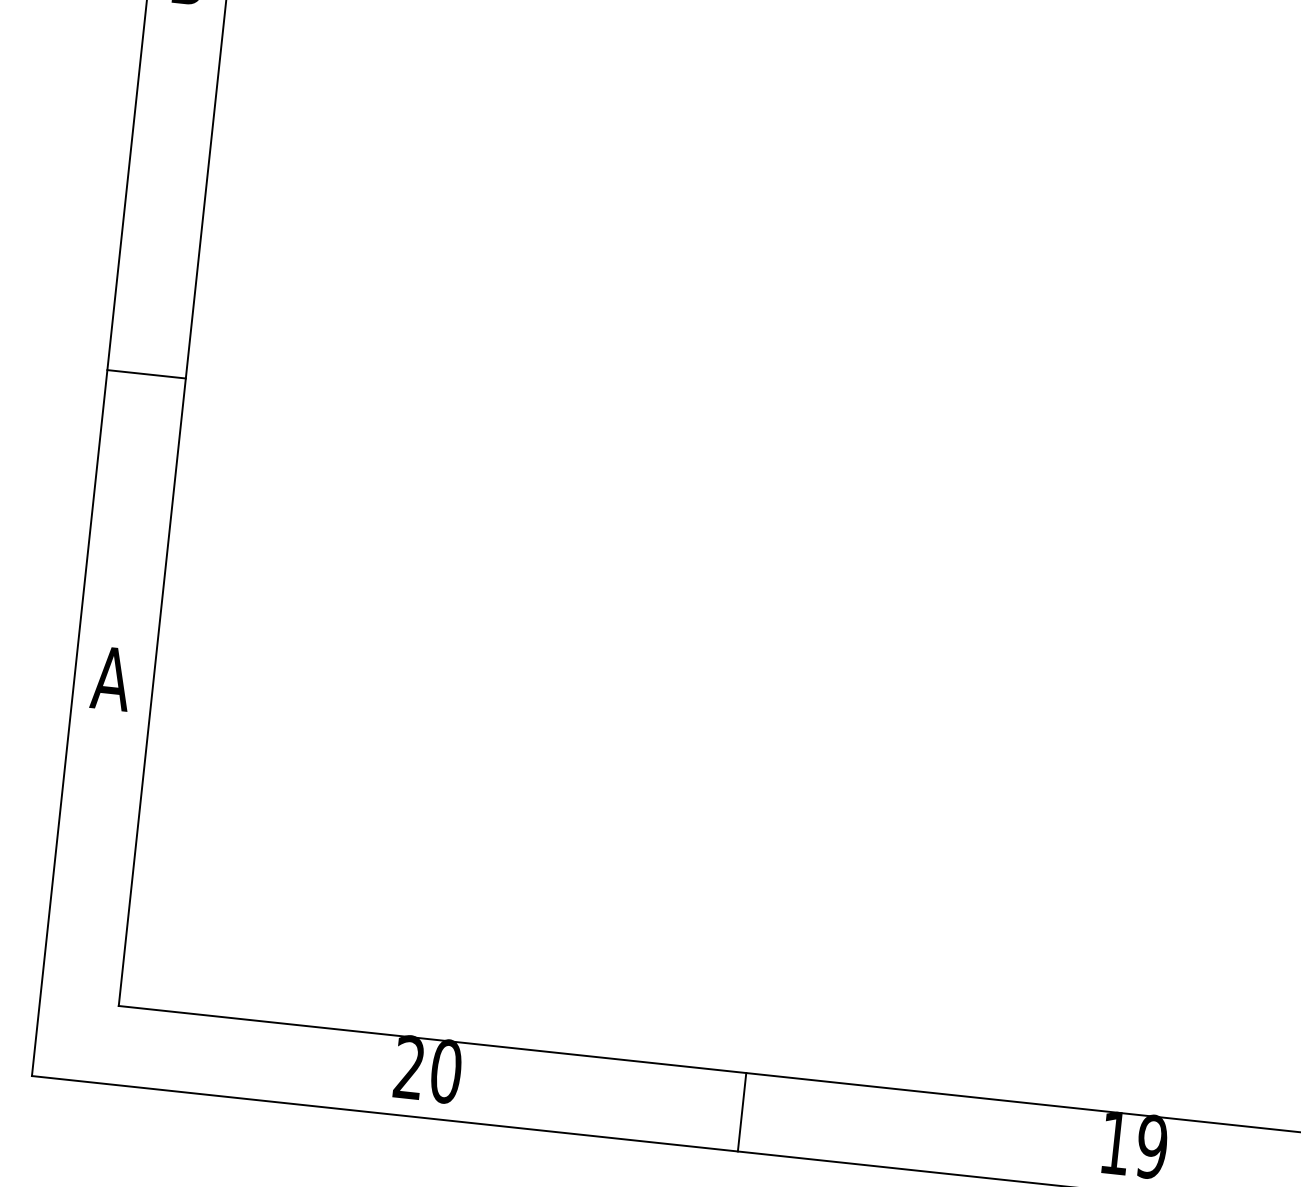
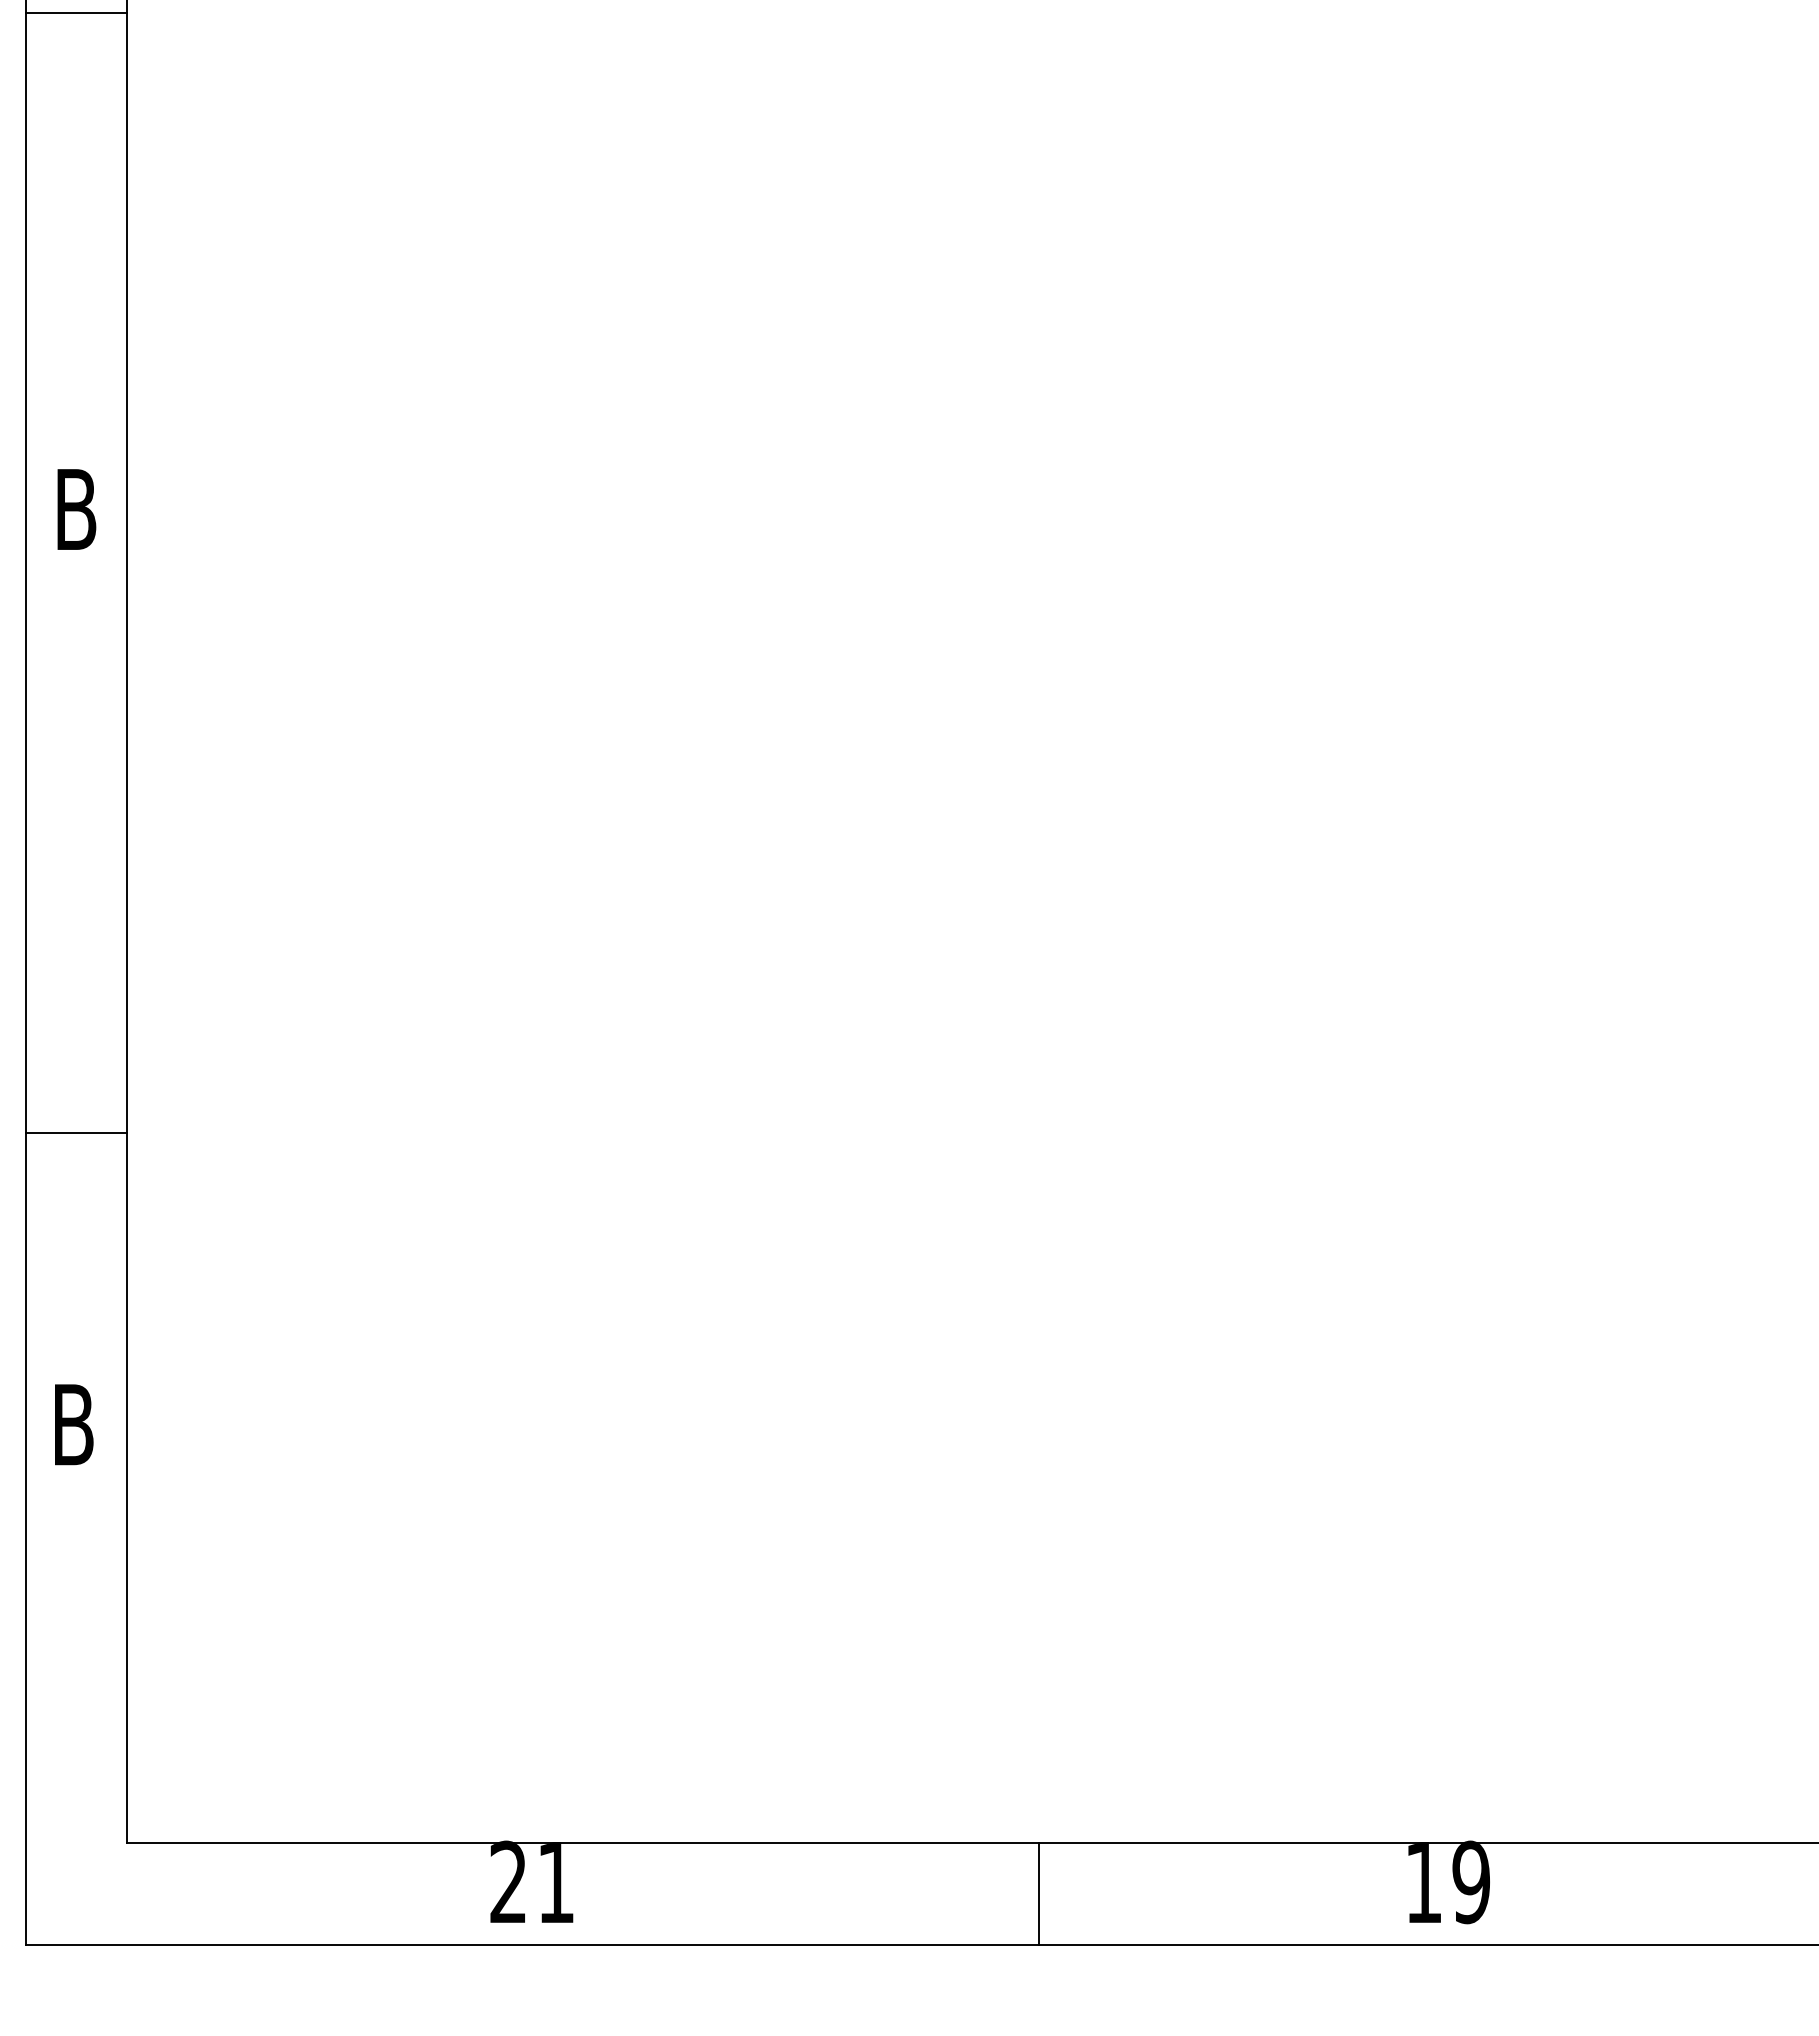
line: (146, 374) -> (76, 1132), moved
text: (111, 678) -> (73, 1424), A -> B
text: (446, 1071) -> (556, 1882), 20 -> 21
line: (741, 1111) -> (1038, 1893), moved

